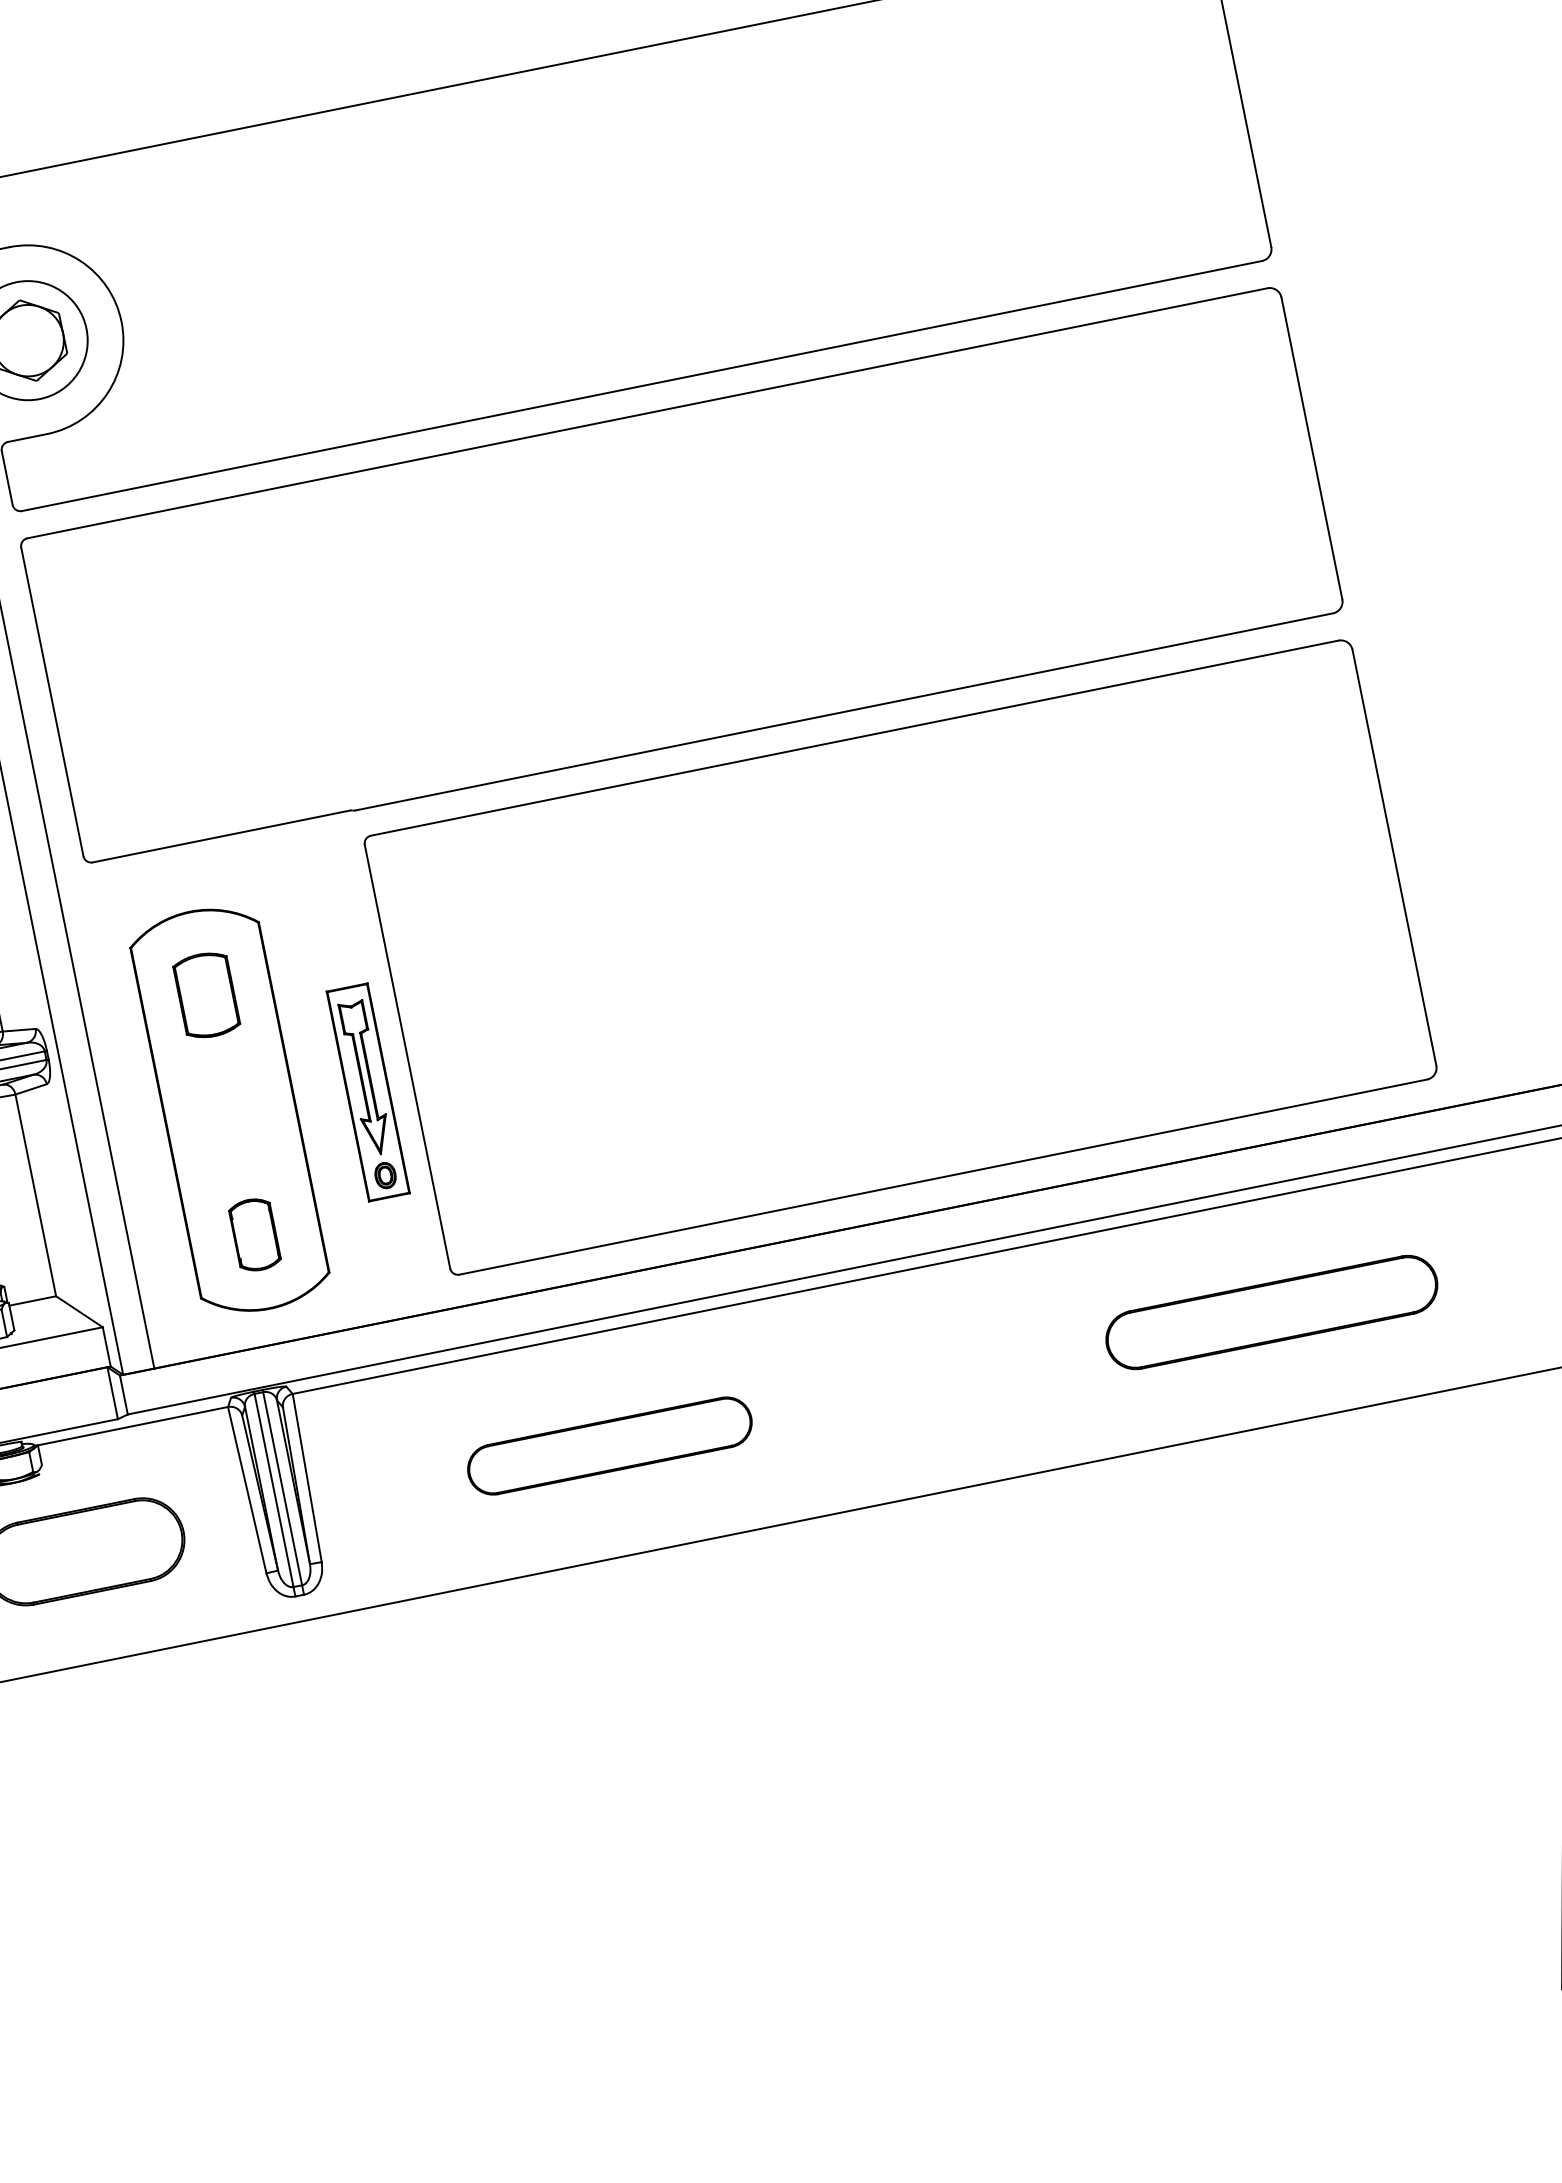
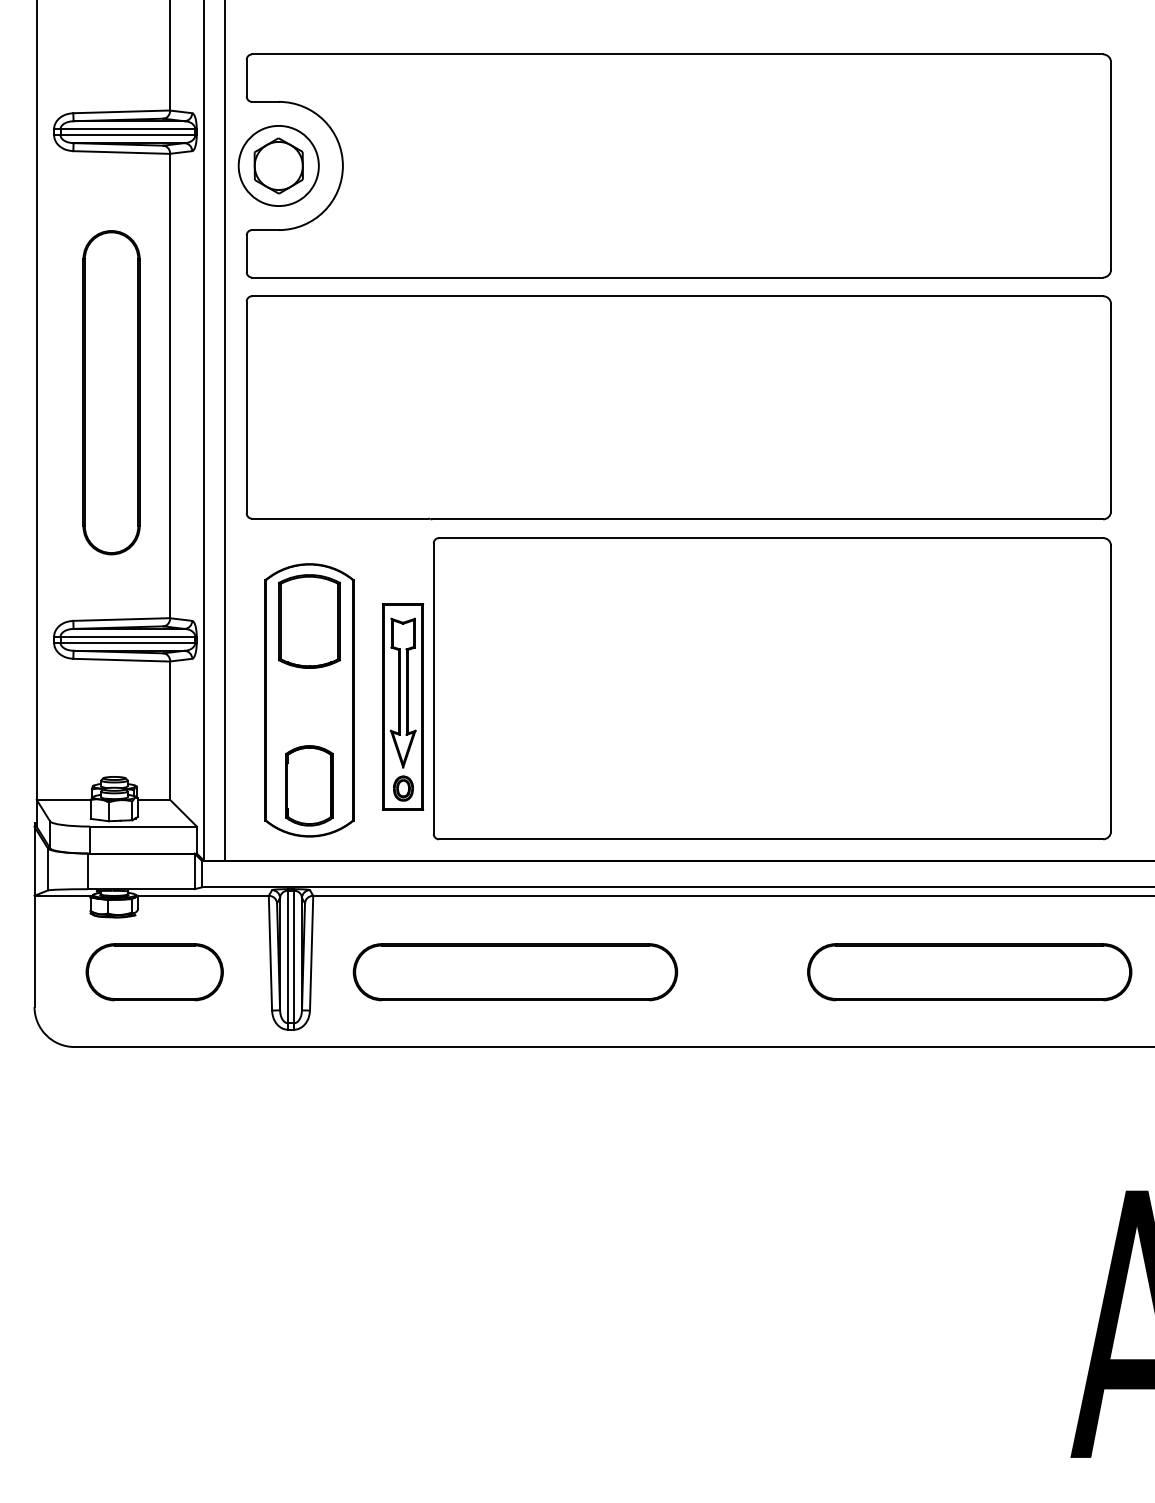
part: (206, 995) -> (309, 621), size x1.67
part: (368, 1091) -> (403, 706), size x1.43
part: (254, 1234) -> (309, 785), size x1.67
part: (1271, 1312) -> (969, 972), size x1.43
part: (609, 1446) -> (515, 972), size x1.67

